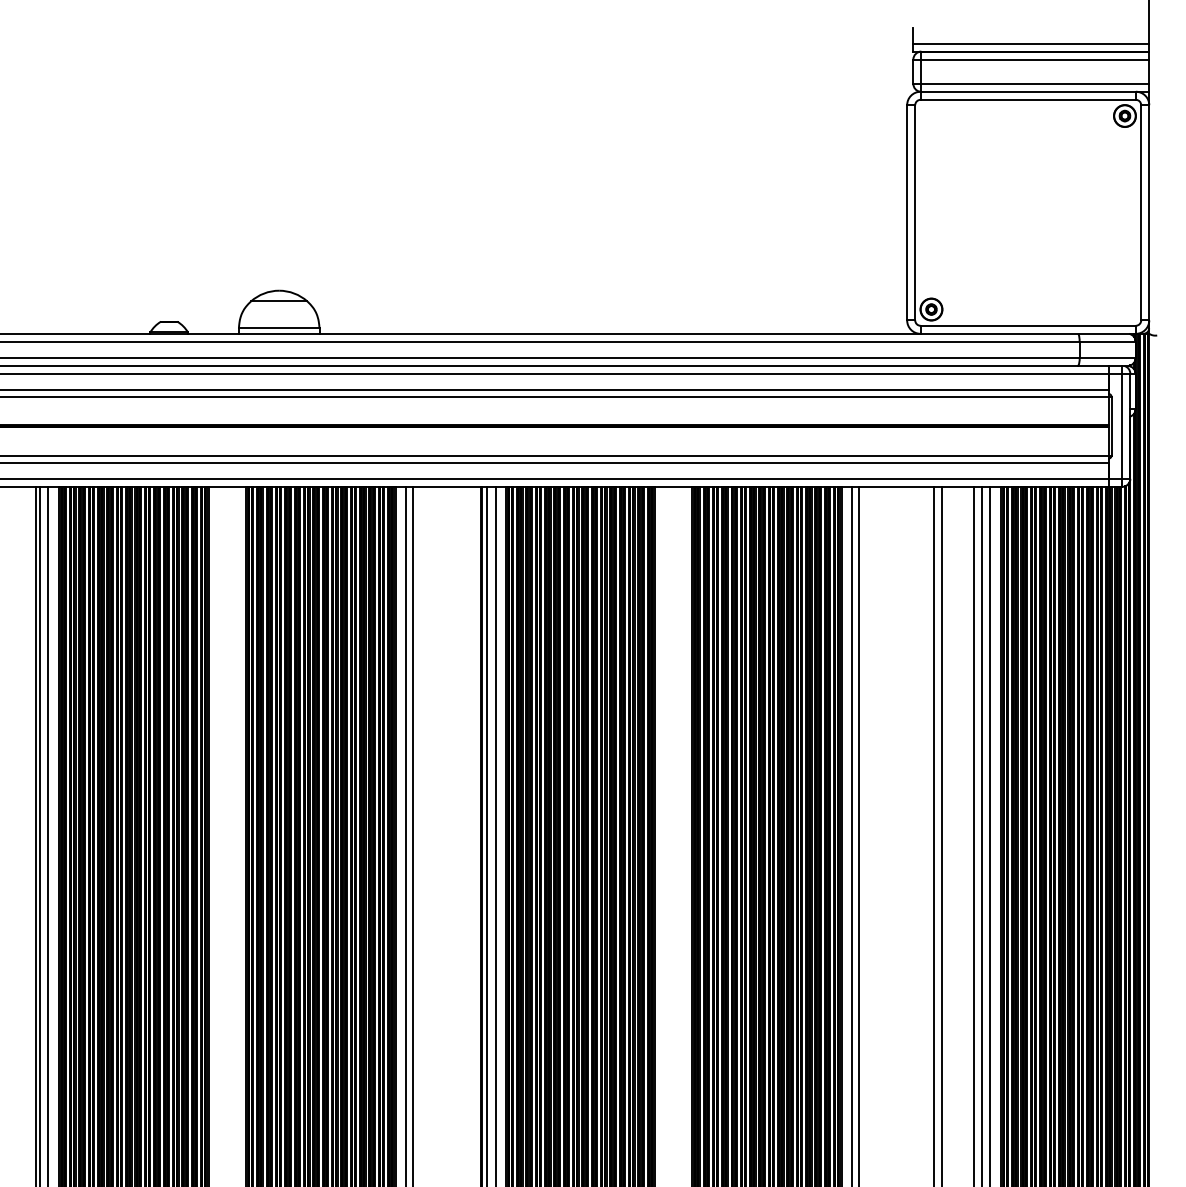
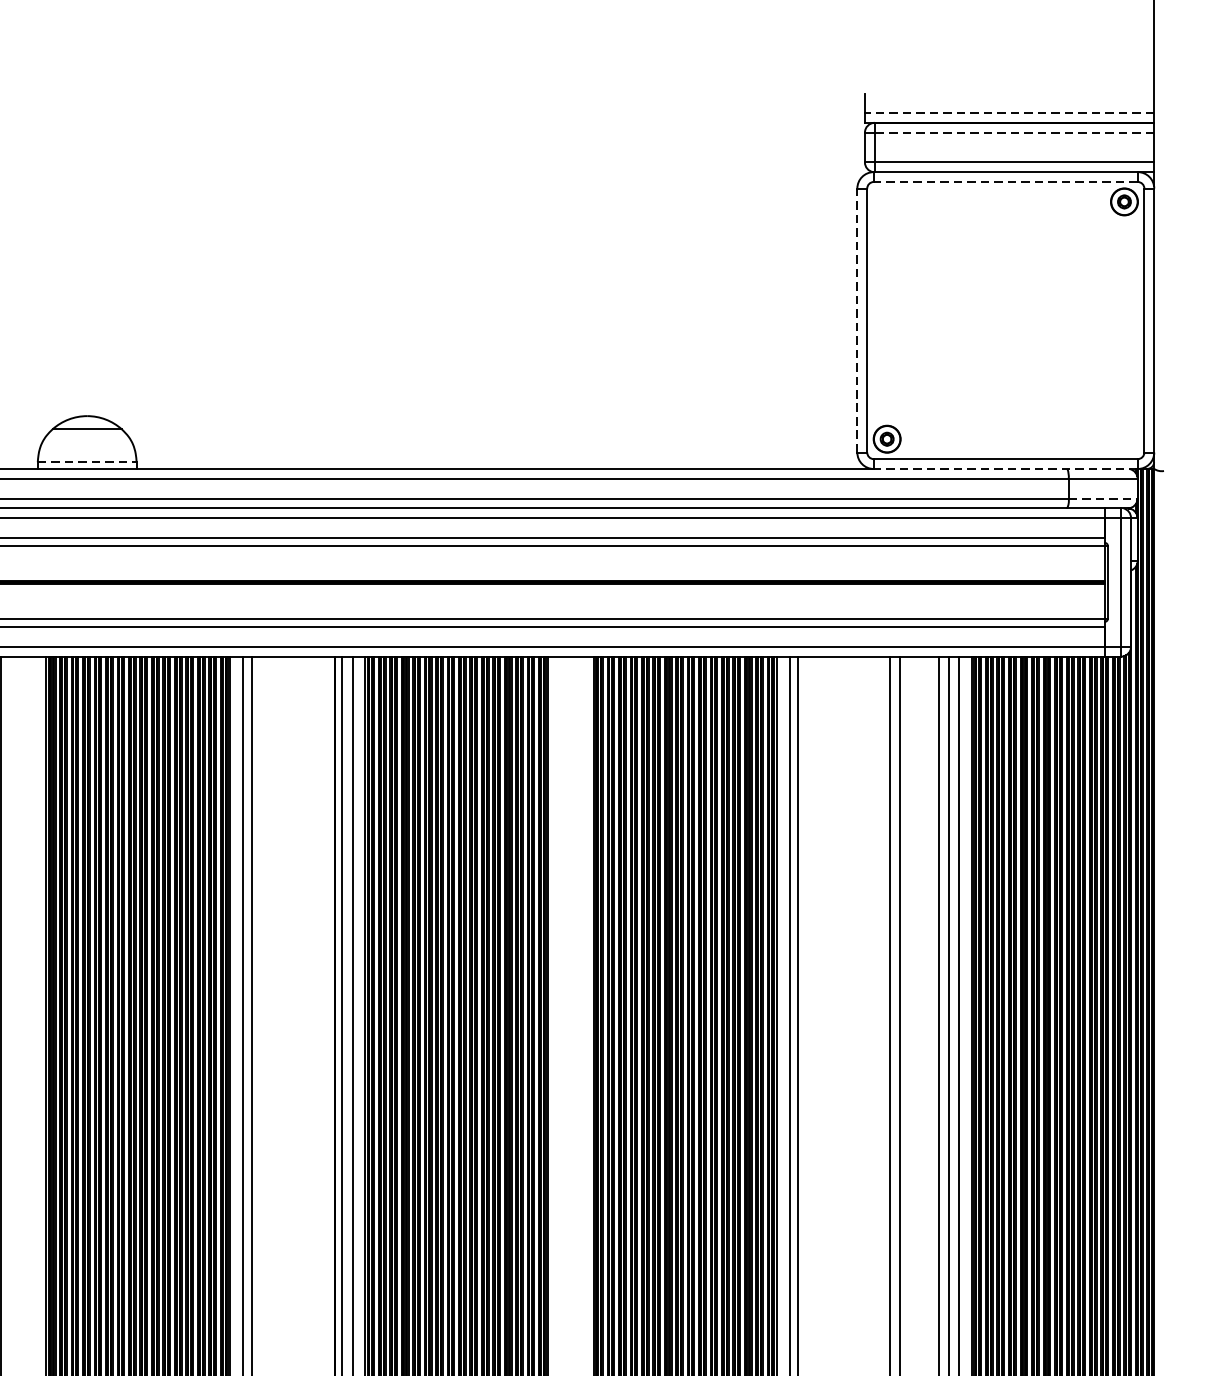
line: (1031, 43) -> (1009, 112), solid -> dashed
line: (1035, 59) -> (1014, 132), solid -> dashed
line: (1028, 99) -> (1006, 181), solid -> dashed
line: (907, 212) -> (857, 320), solid -> dashed
line: (279, 328) -> (87, 462), solid -> dashed
line: (1028, 333) -> (1006, 468), solid -> dashed
line: (1108, 357) -> (1104, 498), solid -> dashed

